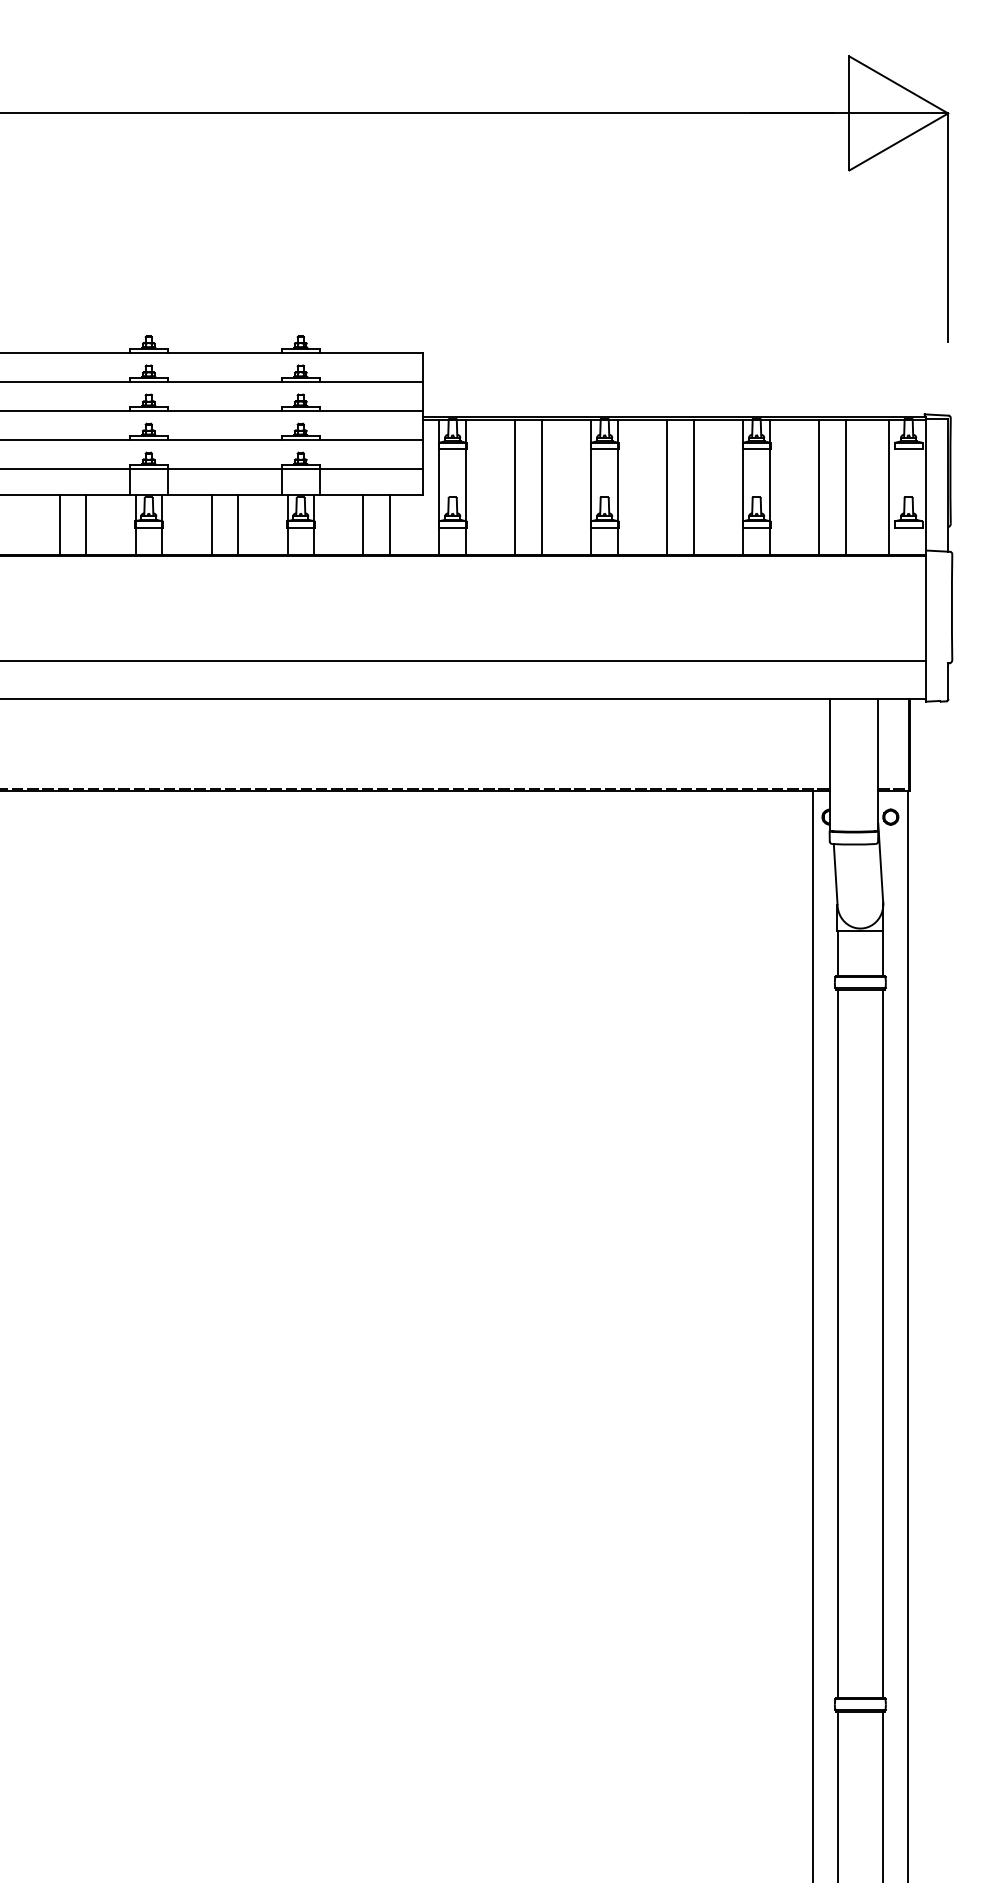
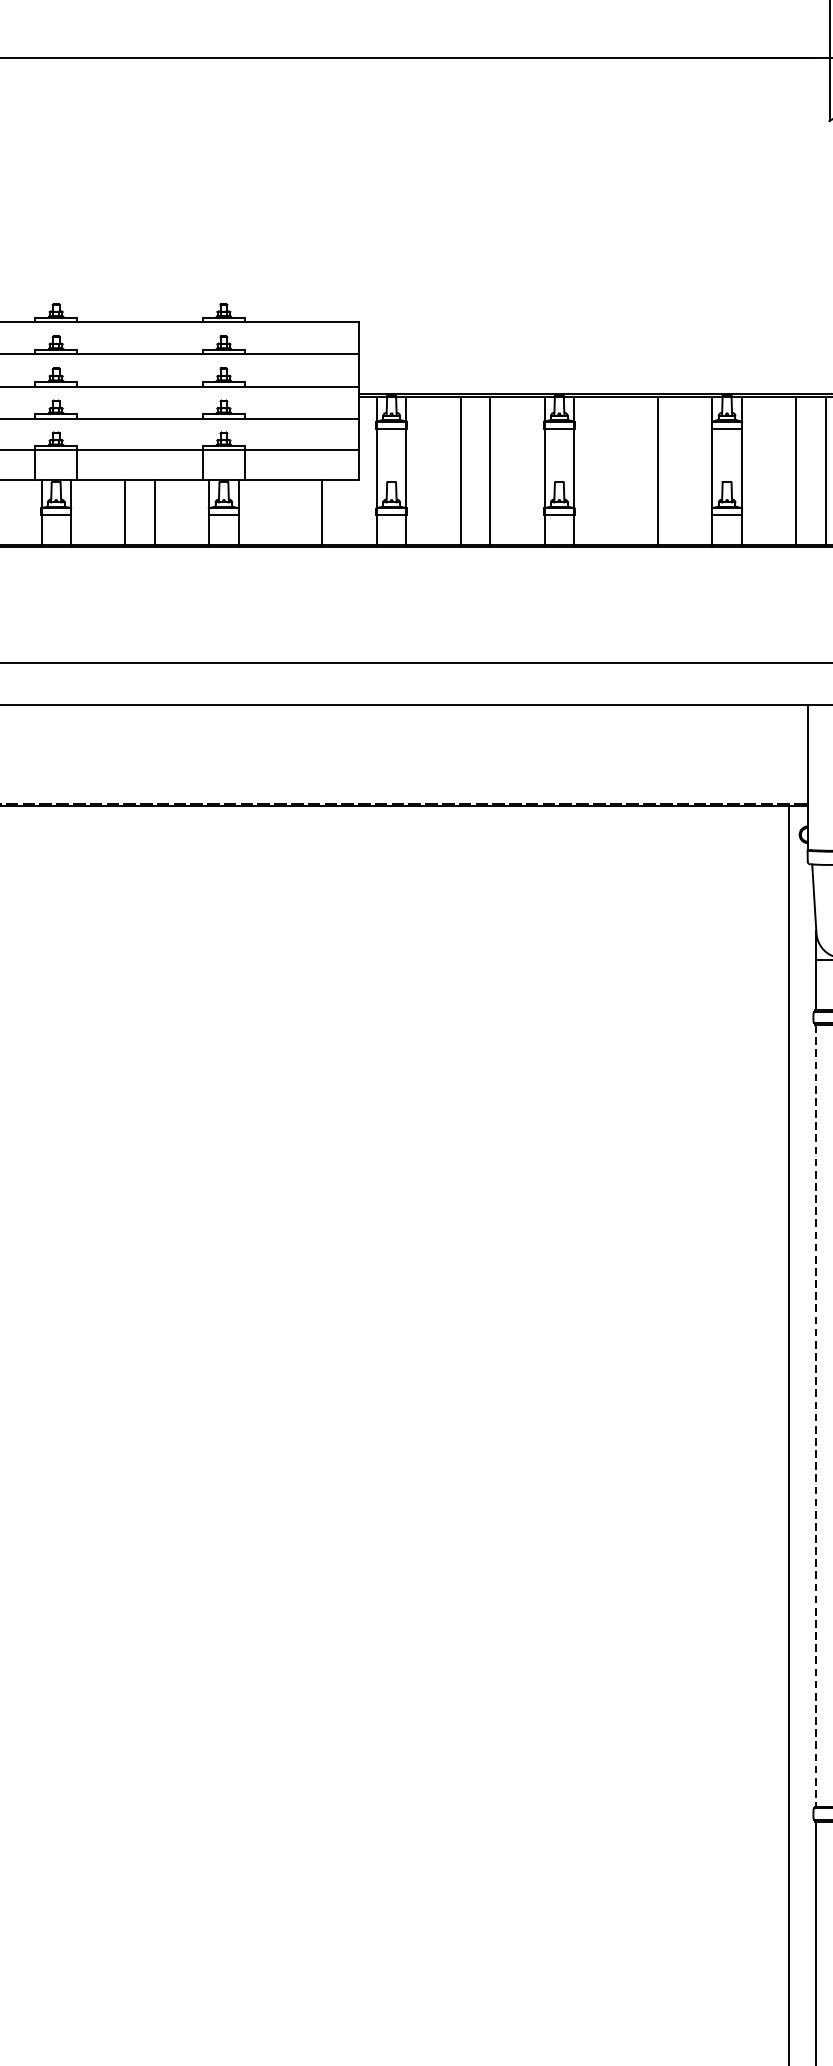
line: (667, 487) -> (628, 470), removed
line: (363, 525) -> (293, 512), removed
line: (837, 1344) -> (816, 1416), solid -> dashed

